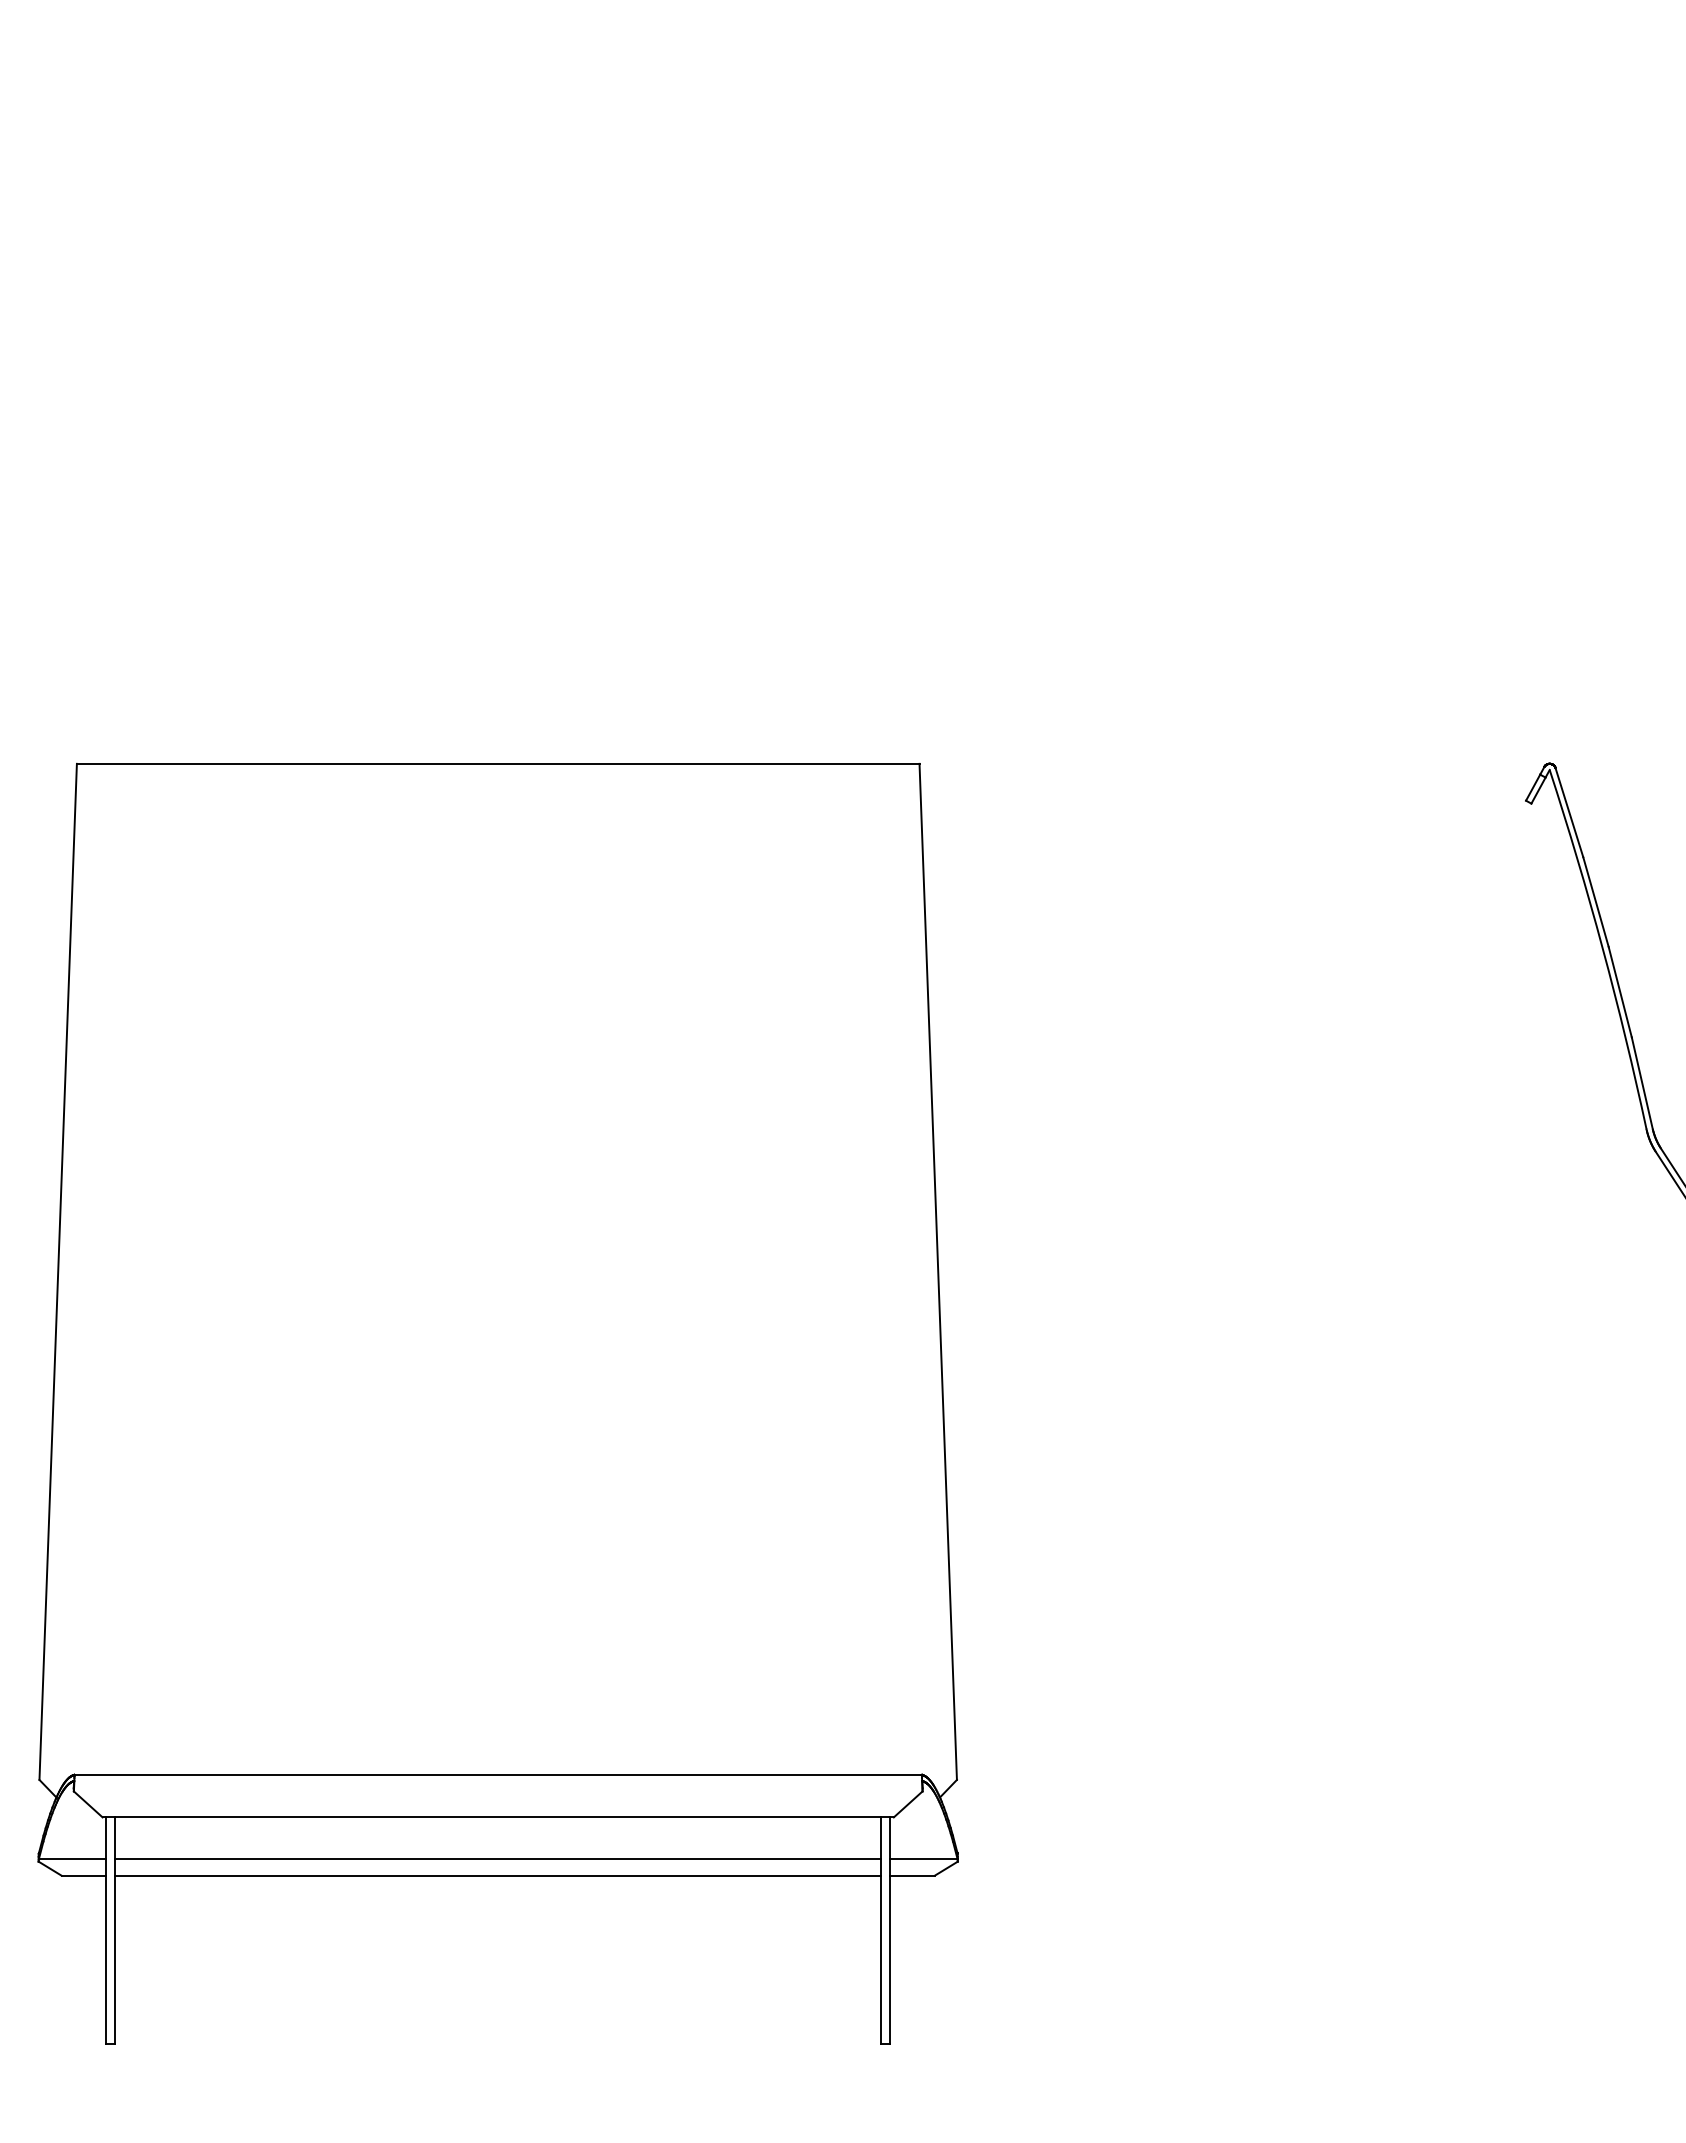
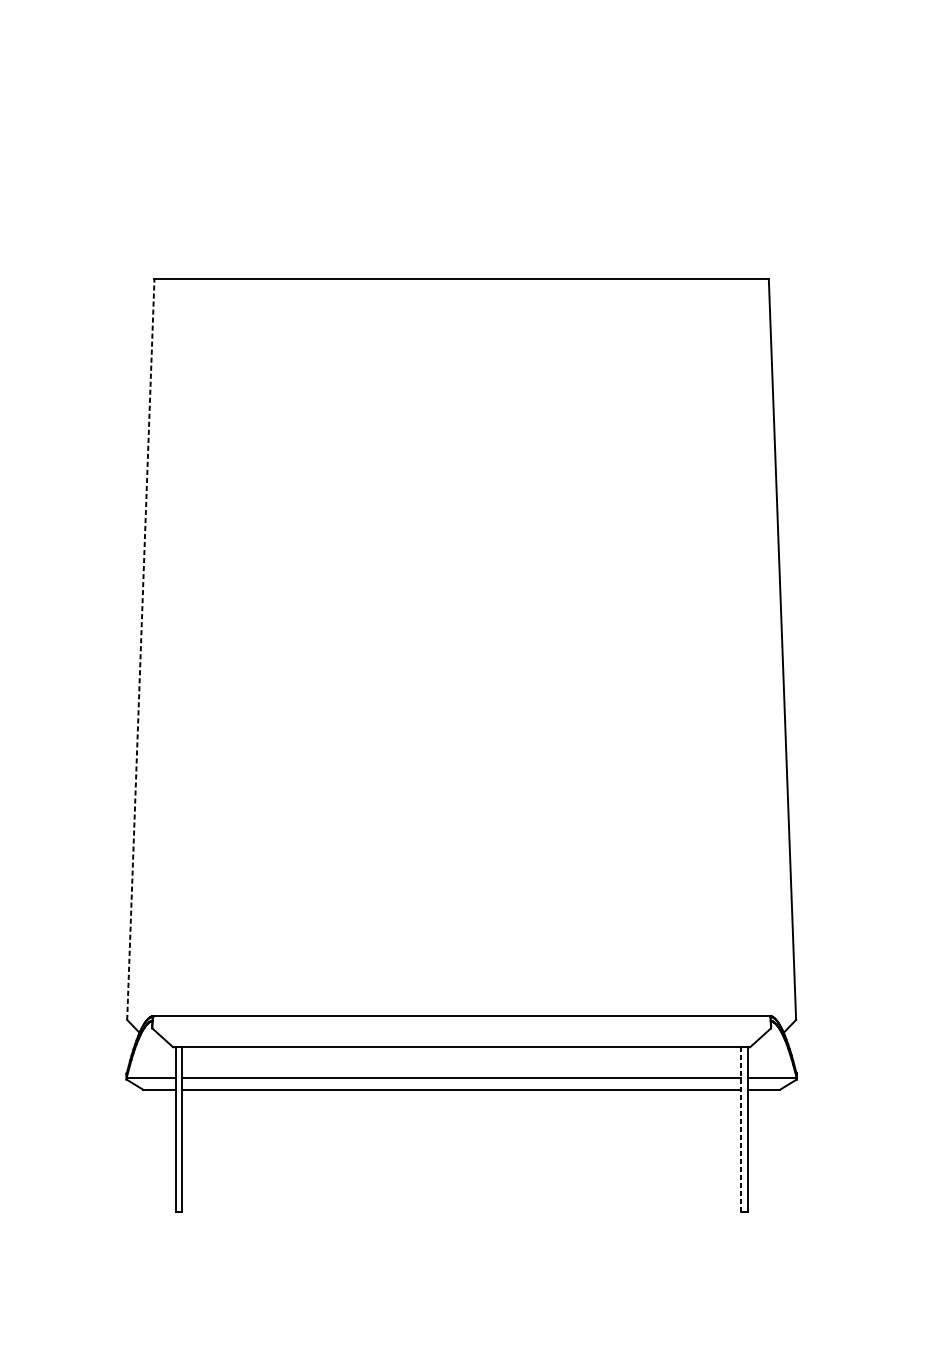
line: (58, 1271) -> (141, 649), solid -> dashed
line: (881, 1930) -> (741, 1129), solid -> dashed

